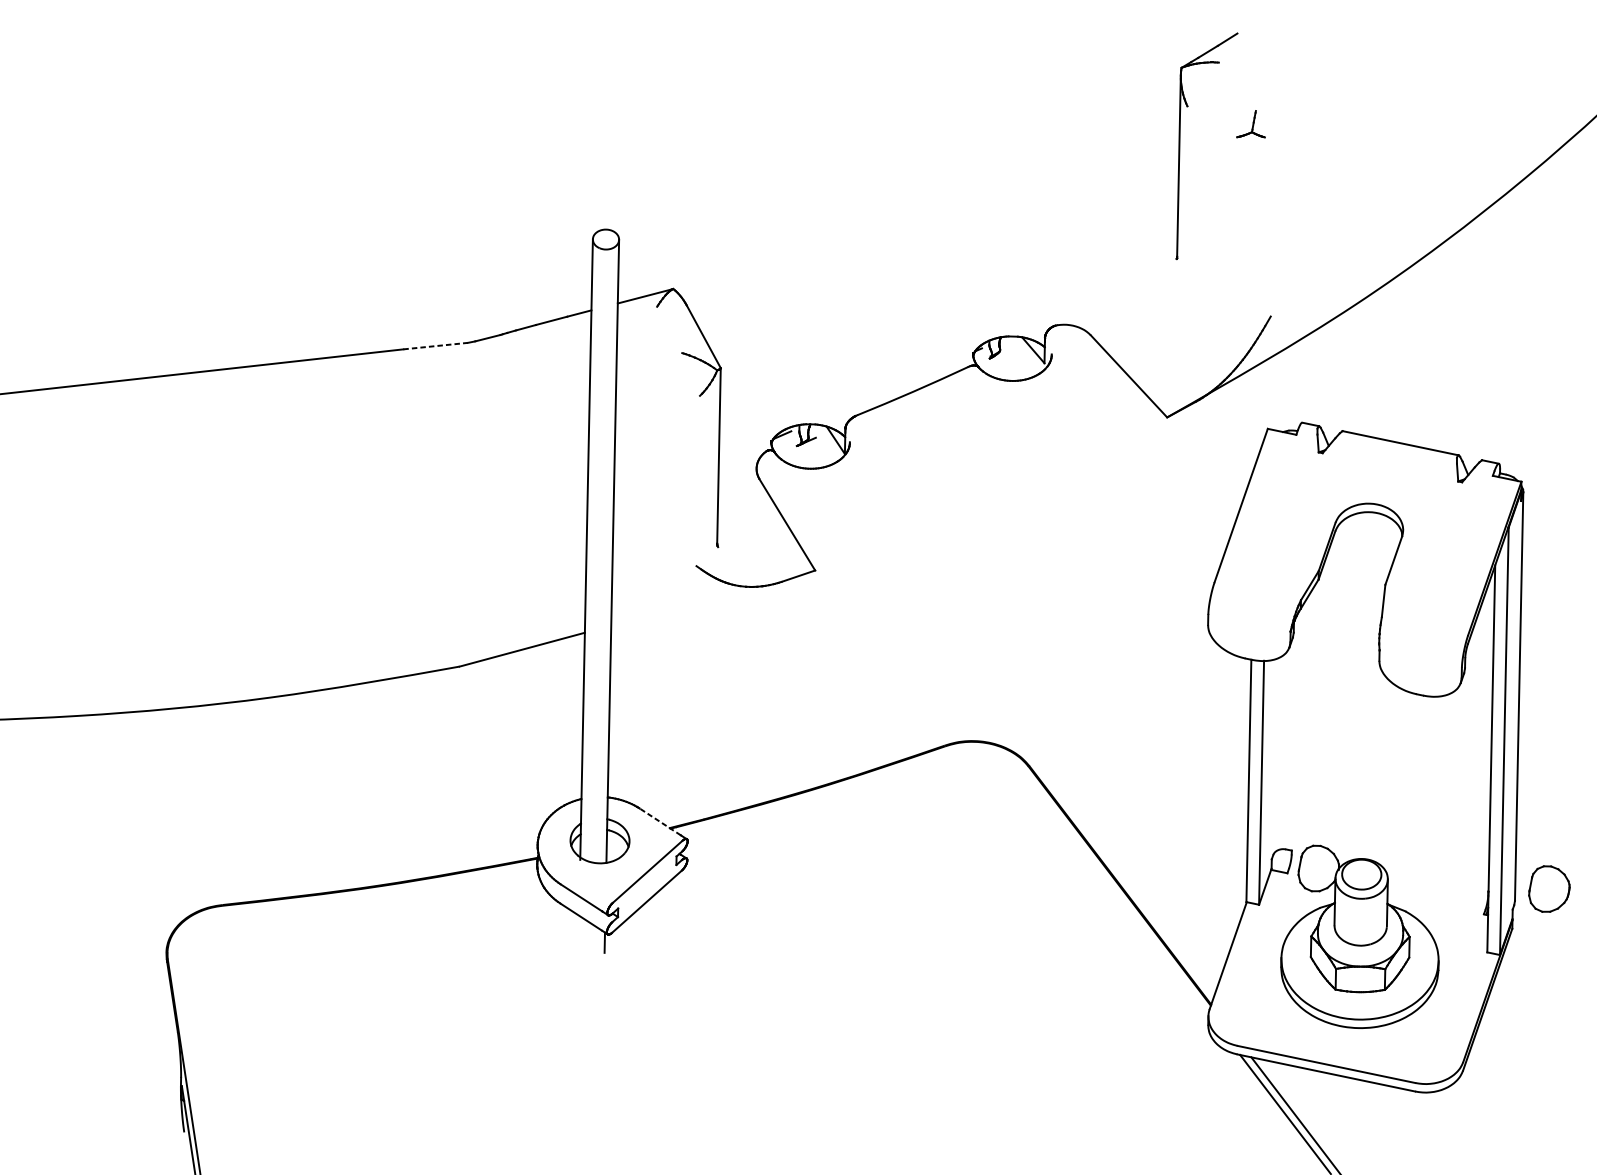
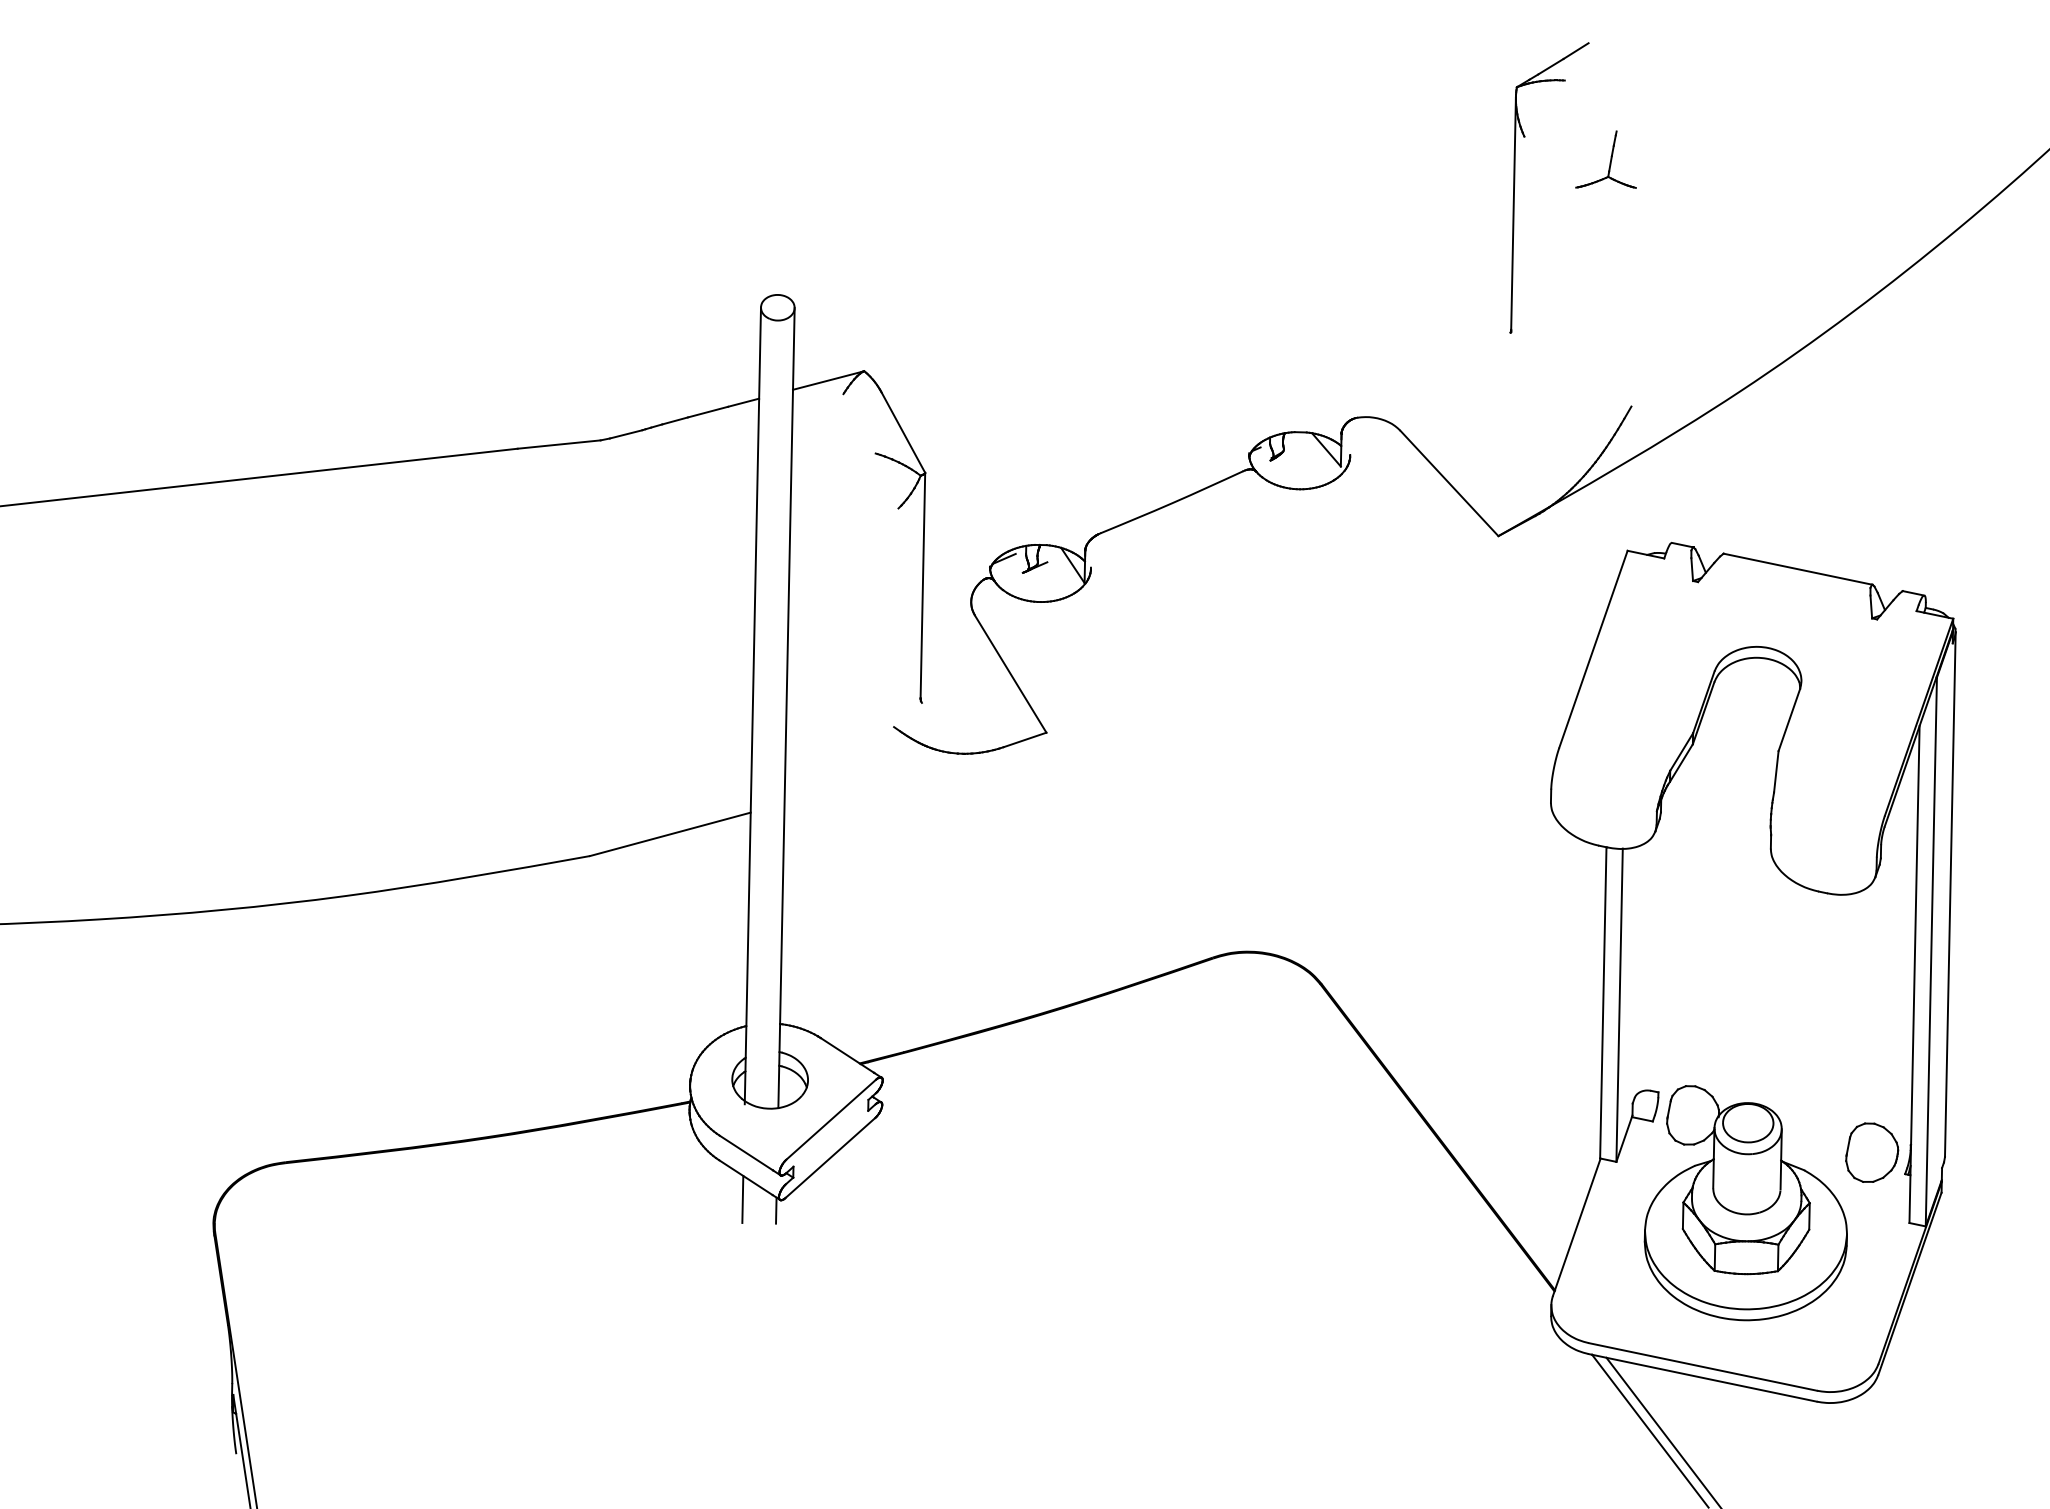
part: (1250, 124) -> (1605, 159), size x1.67
line: (435, 346) -> (559, 444), dashed -> solid
line: (660, 821) -> (847, 1055), dashed -> solid
part: (1549, 888) -> (1872, 1152), moved
line: (578, 933) -> (742, 1198), added

